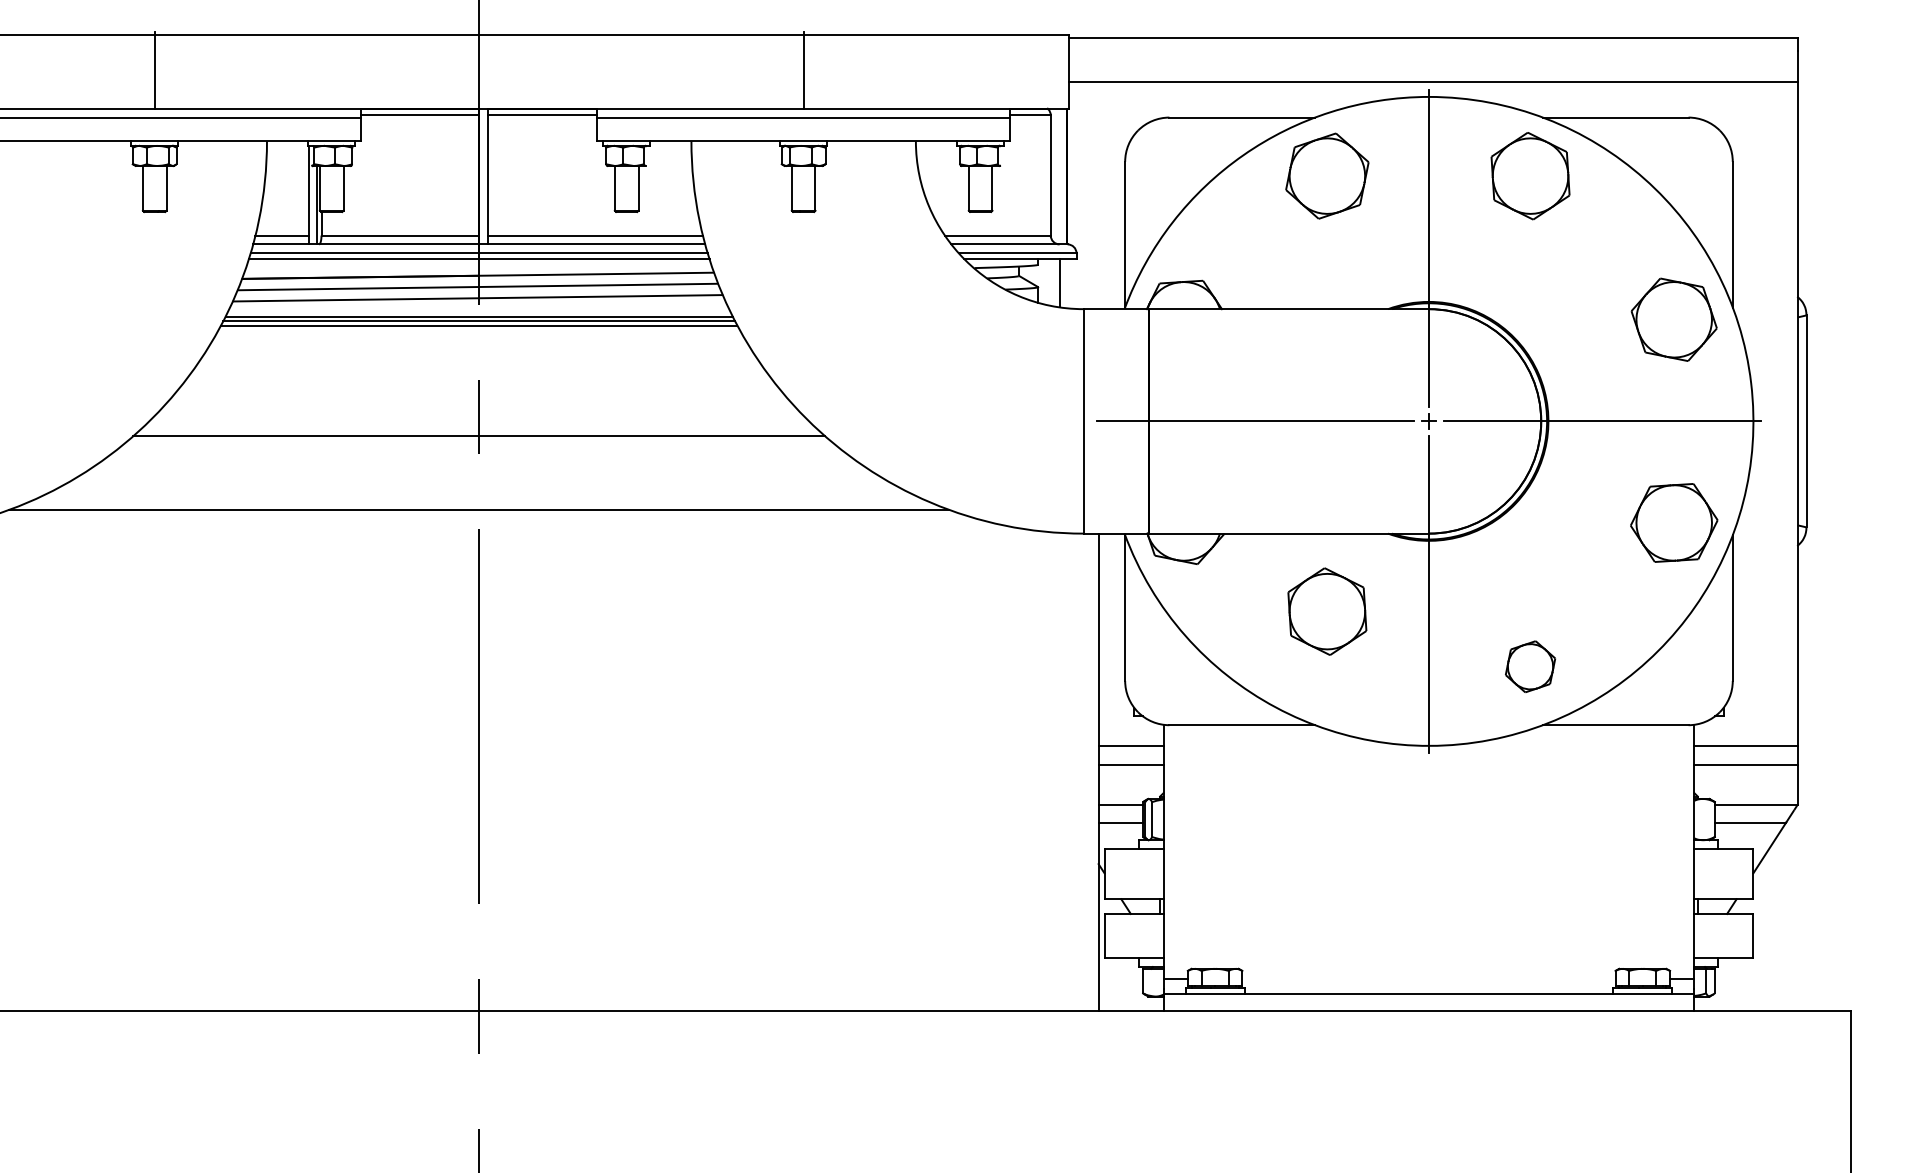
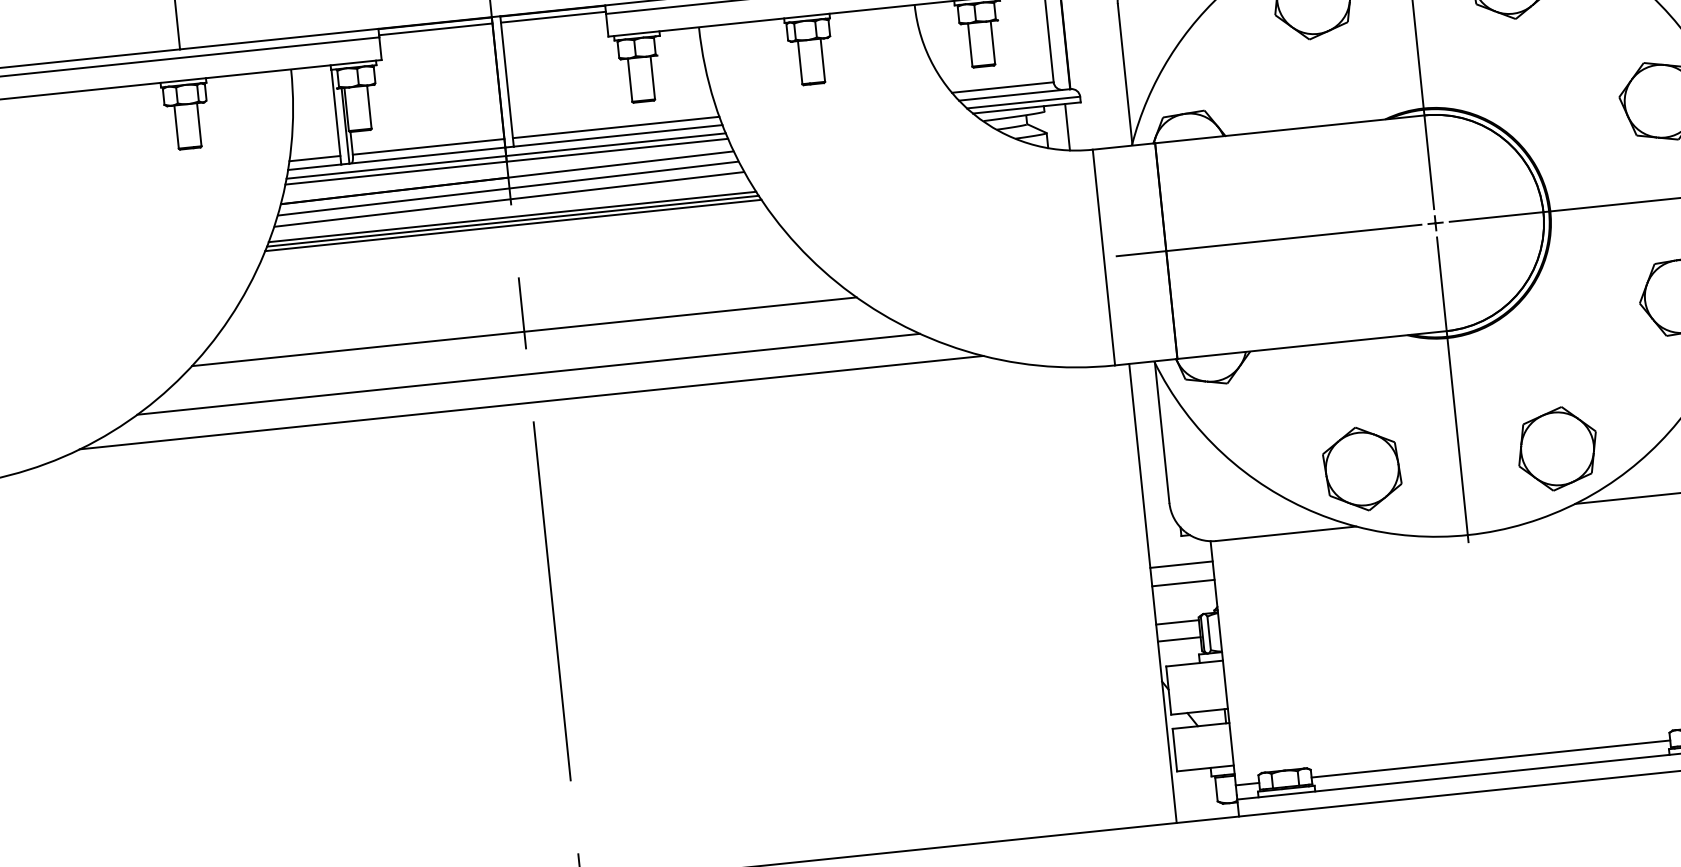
line: (478, 480) -> (528, 374), added
part: (1327, 611) -> (1362, 468), moved
part: (1530, 666) -> (1557, 448), size x1.67
line: (1428, 978) -> (1490, 758), added

